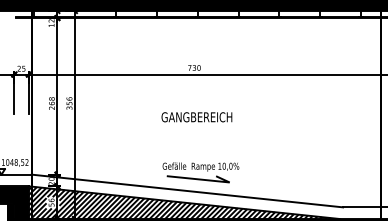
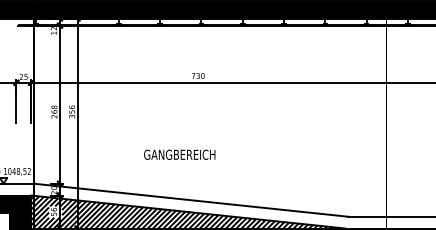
text: (196, 116) -> (179, 154), moved
part: (200, 172) -> (204, 181), removed

